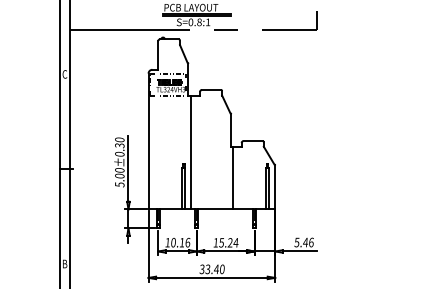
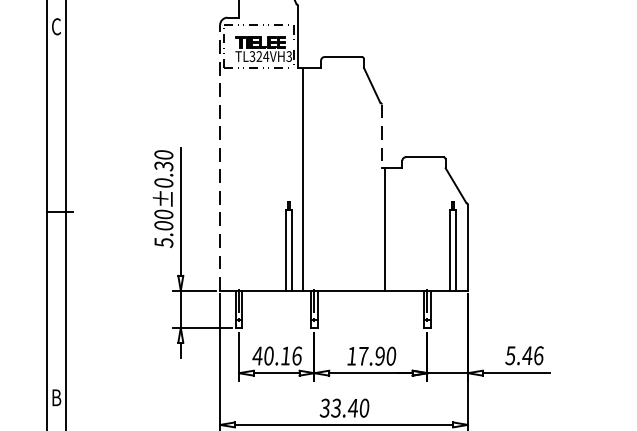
line: (231, 130) -> (382, 136), solid -> dashed
line: (148, 141) -> (219, 157), solid -> dashed
text: (167, 242) -> (257, 355), 10.16 -> 40.16
text: (228, 242) -> (376, 355), 15.24 -> 17.90

